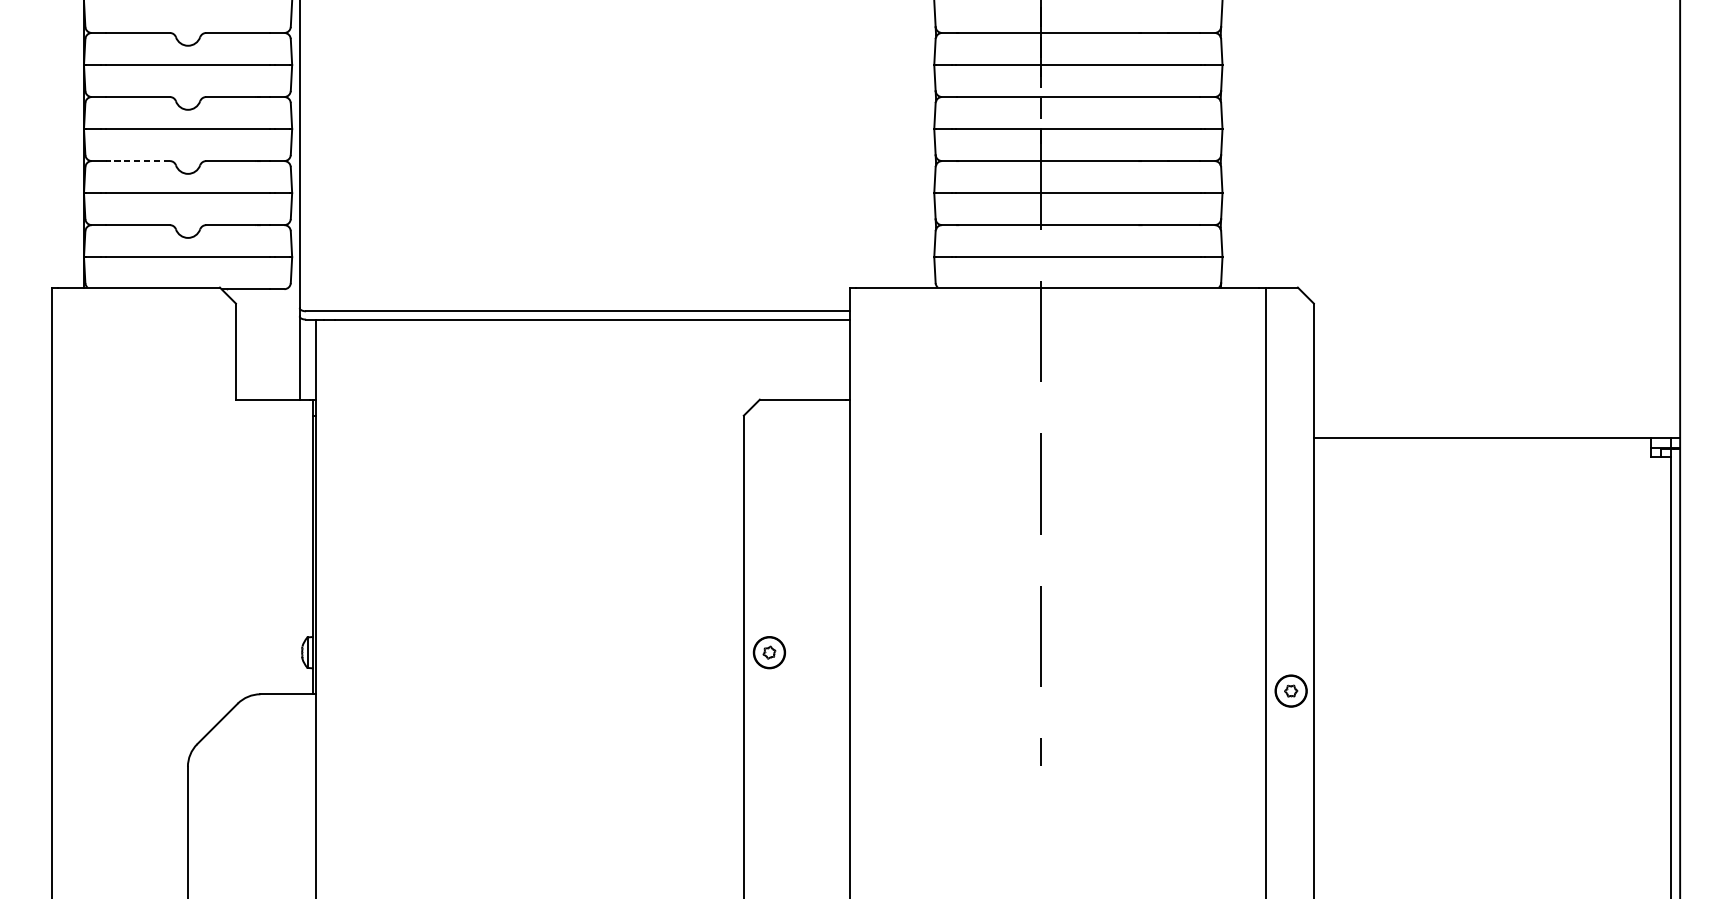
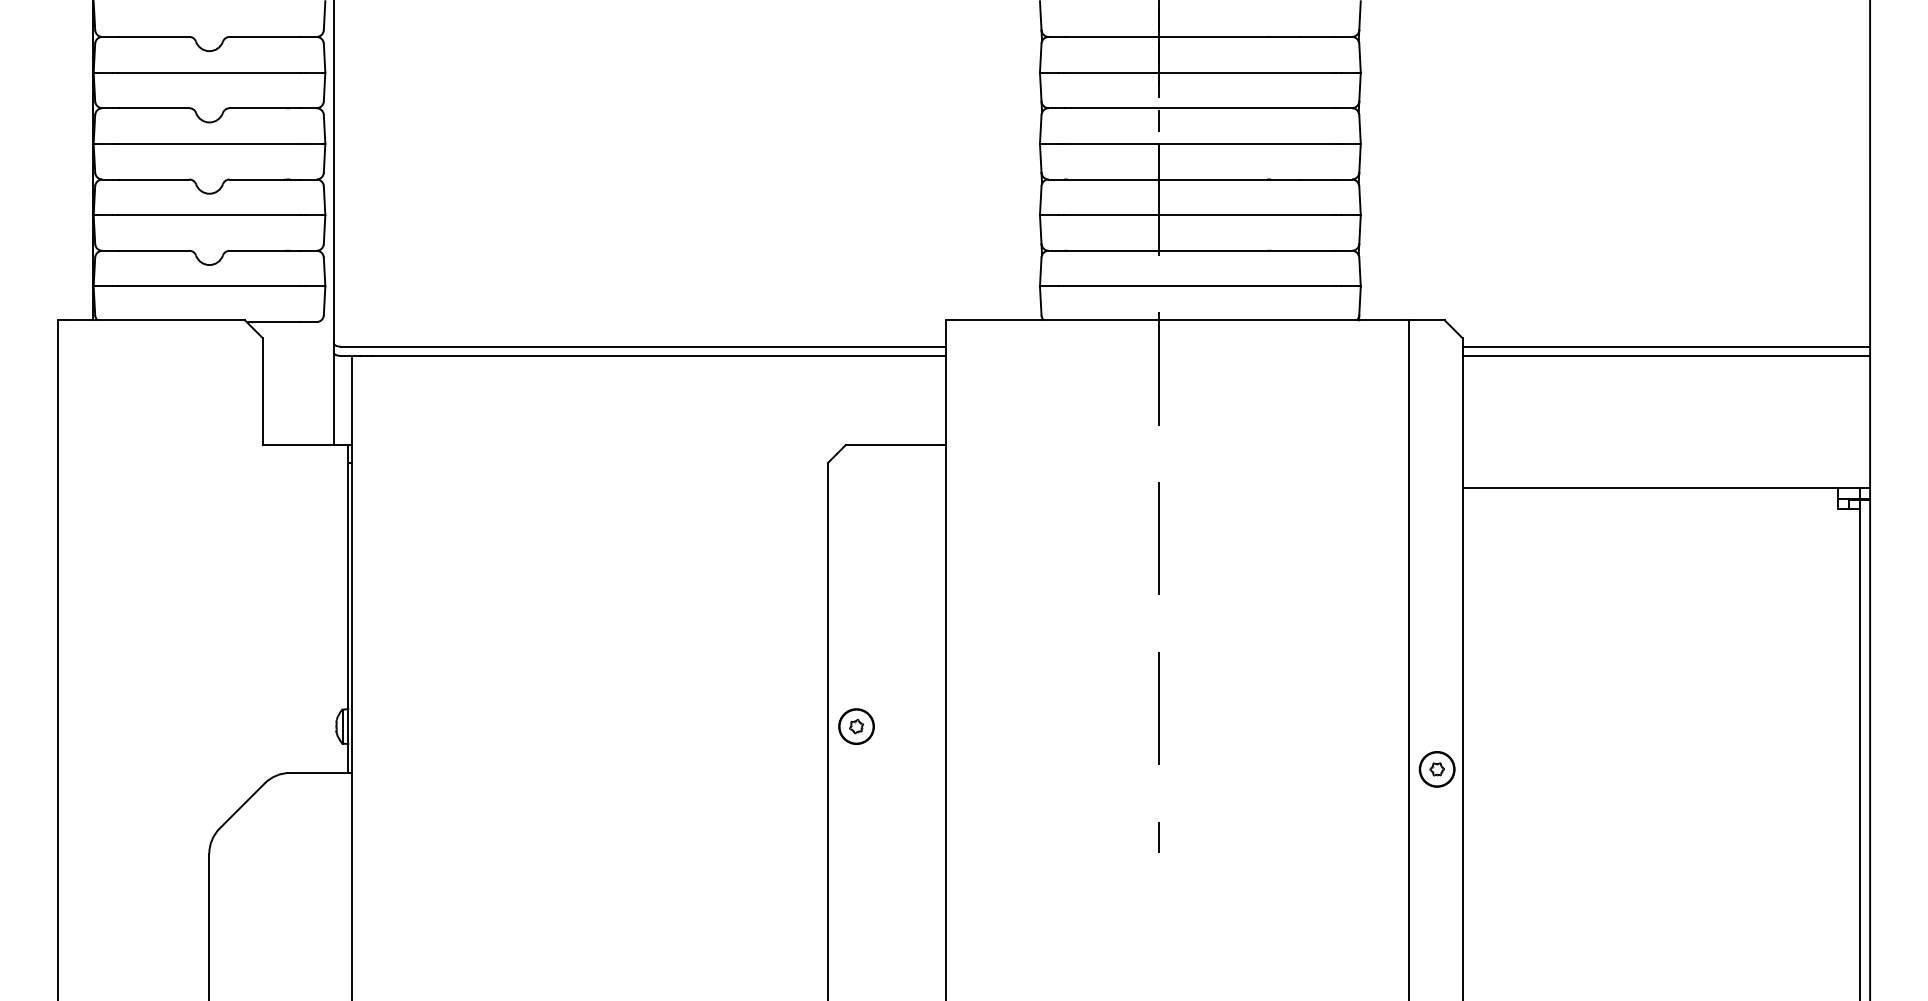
line: (137, 161) -> (153, 179), dashed -> solid
line: (1497, 311) -> (1666, 346), added
line: (1497, 319) -> (1666, 355), added

